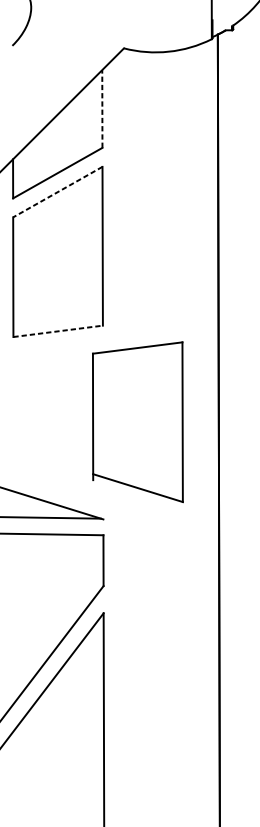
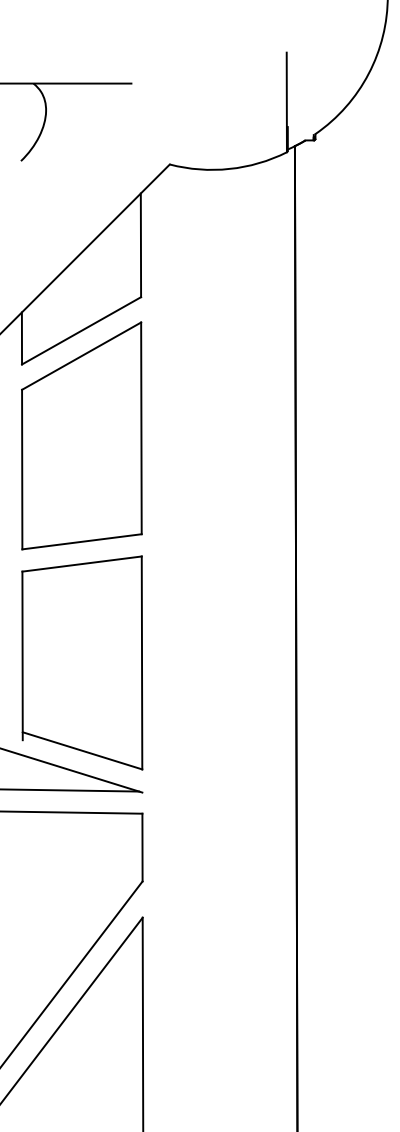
line: (102, 109) -> (140, 245), dashed -> solid
line: (57, 192) -> (81, 356), dashed -> solid
line: (58, 331) -> (82, 541), dashed -> solid
part: (138, 421) -> (82, 662), moved

